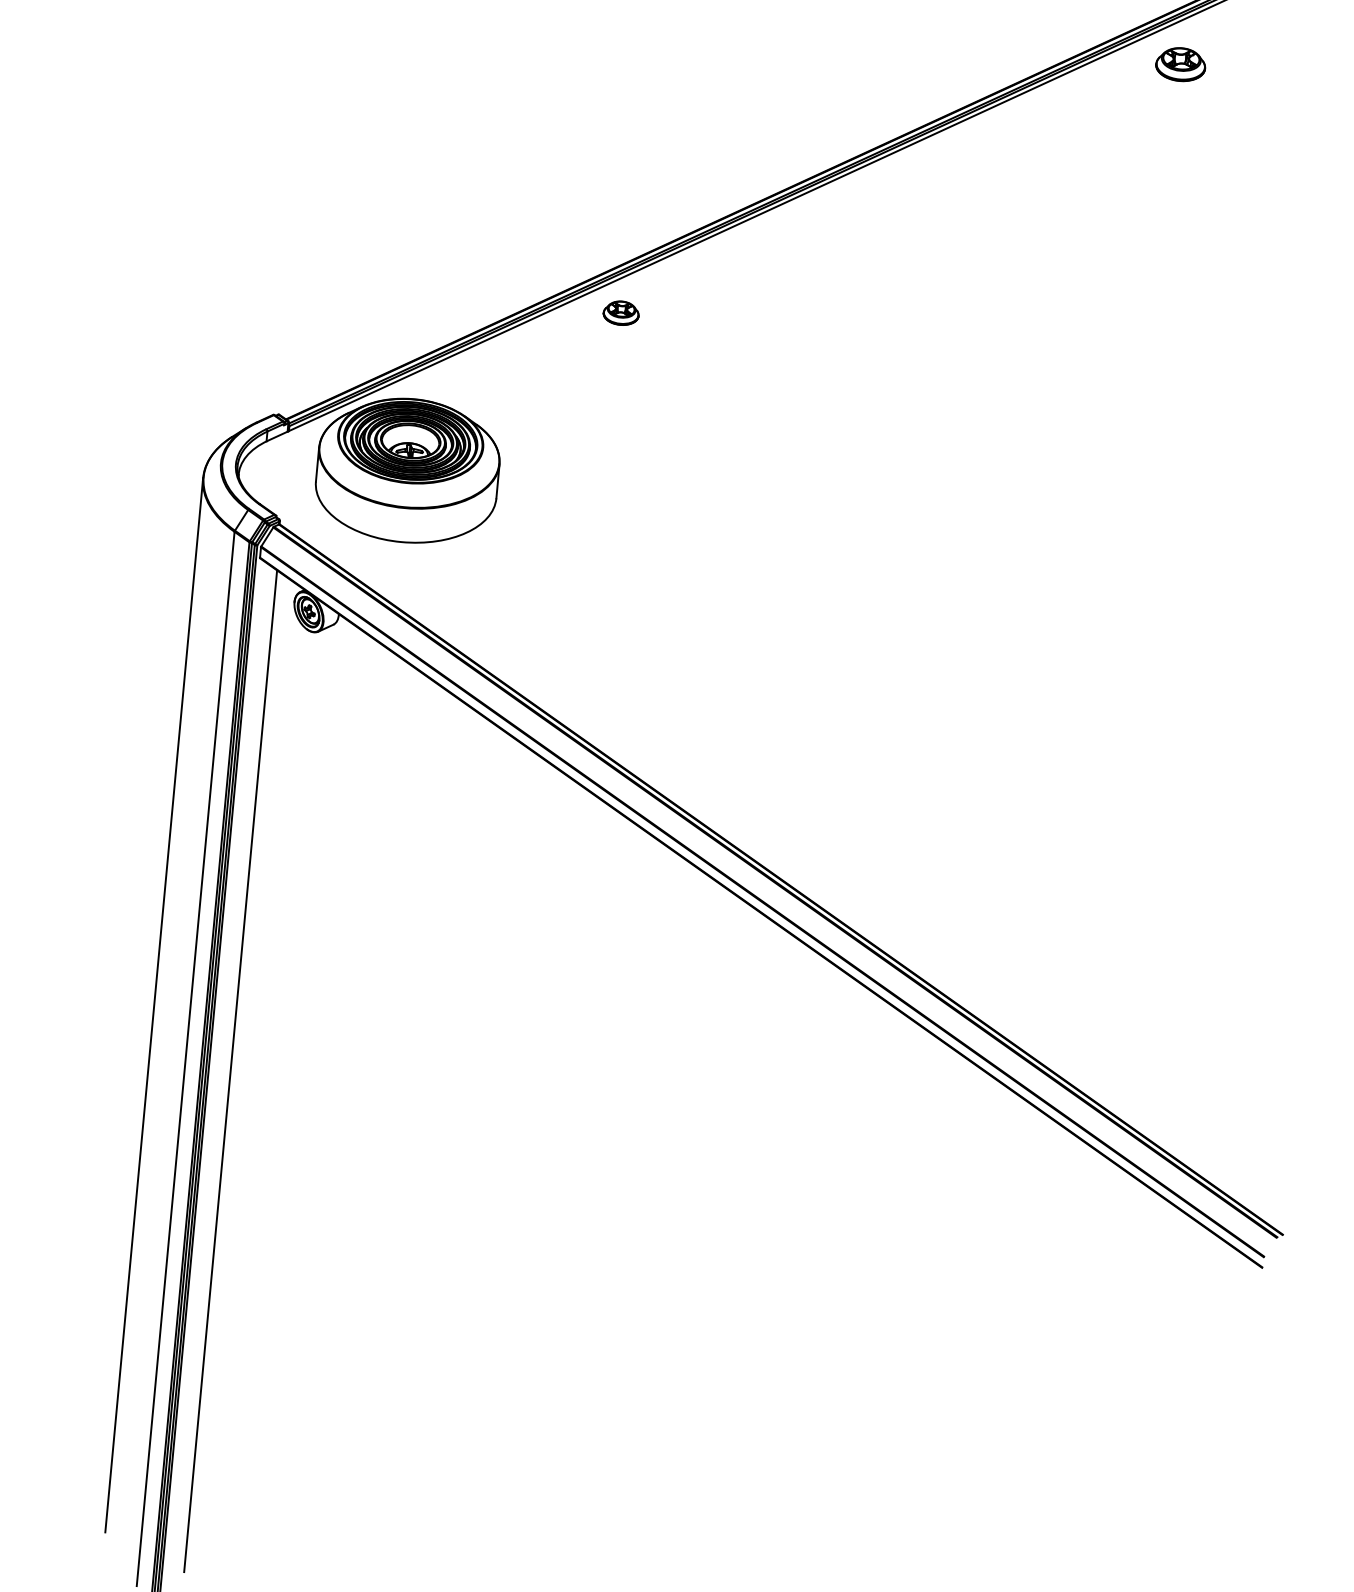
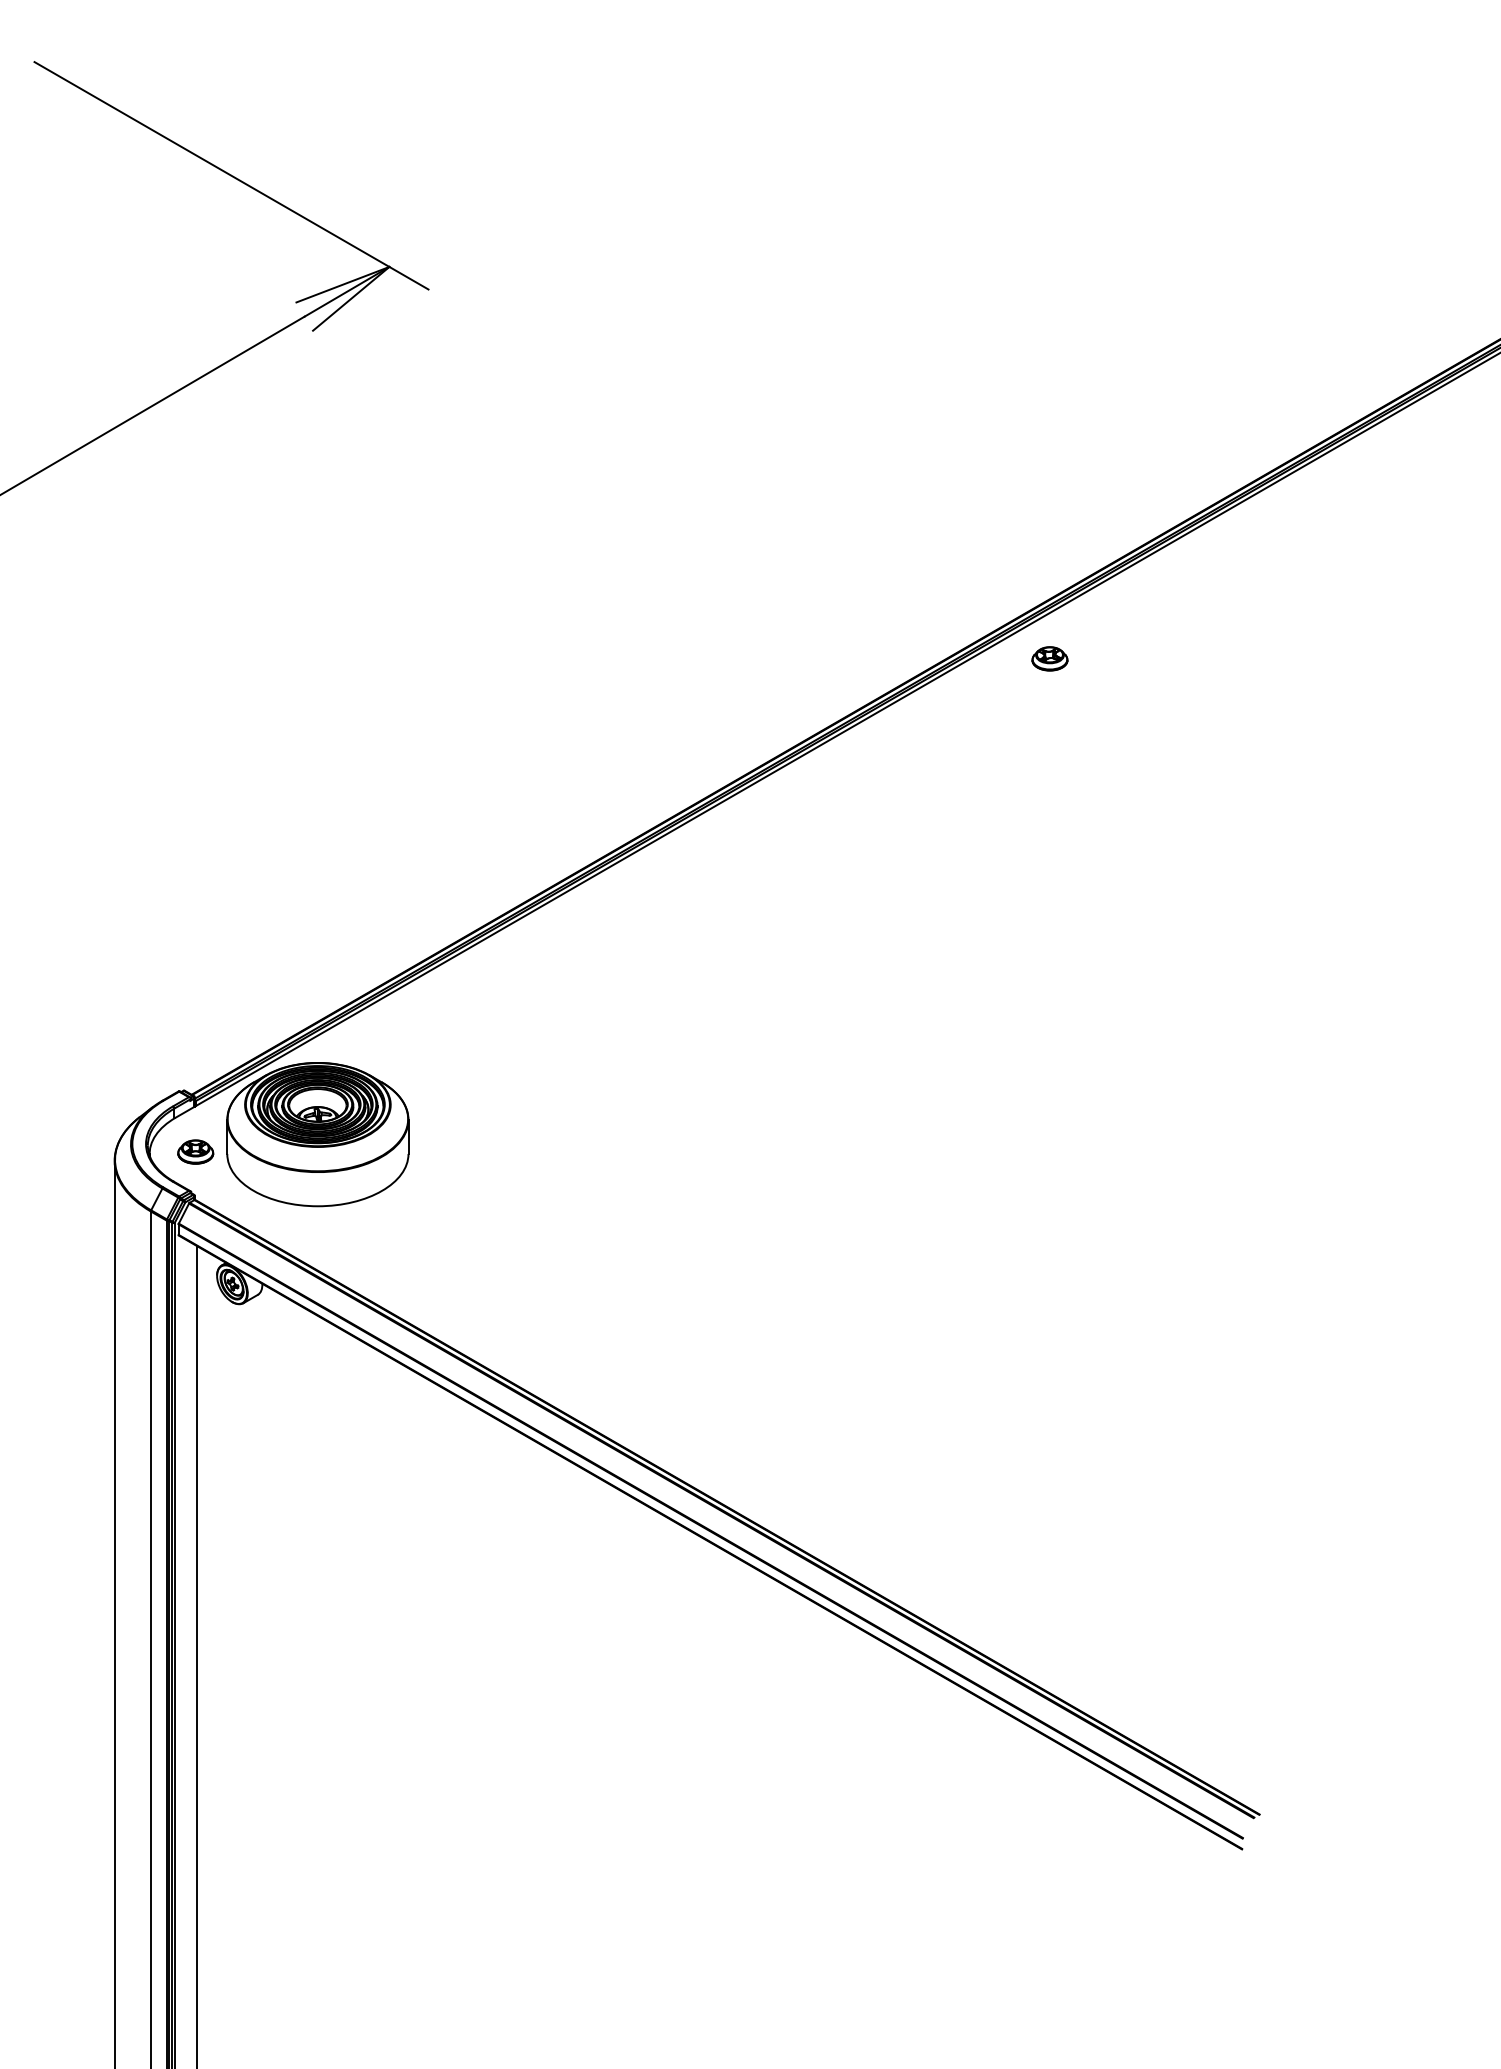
part: (1180, 64) -> (1049, 658), size x0.71
part: (621, 312) -> (195, 1151), moved

